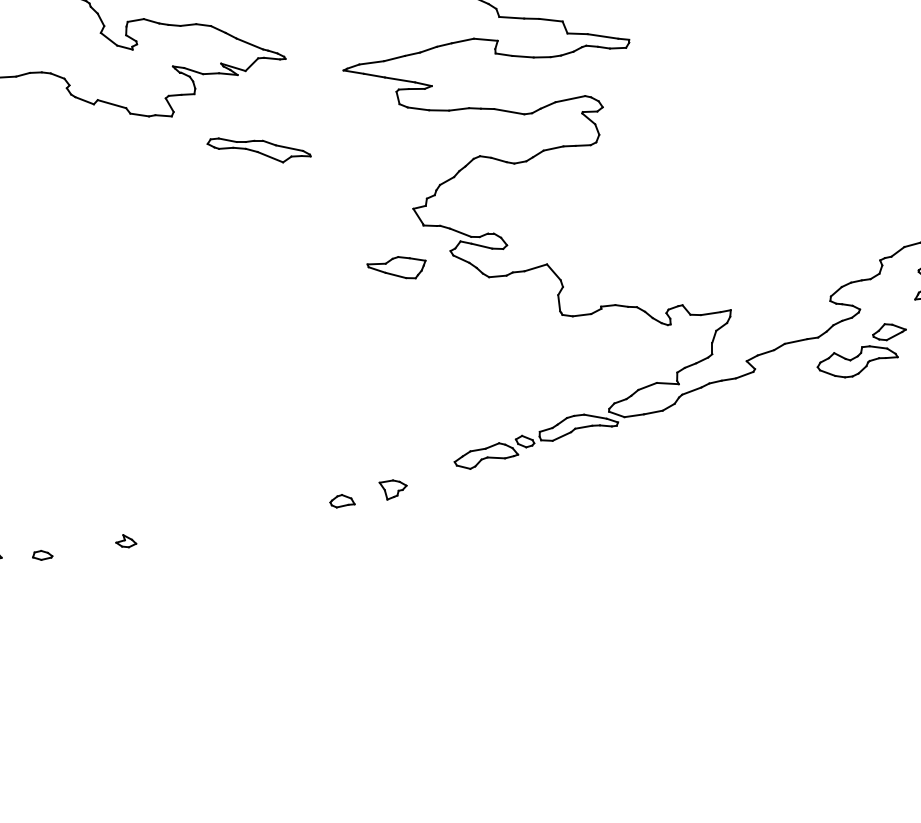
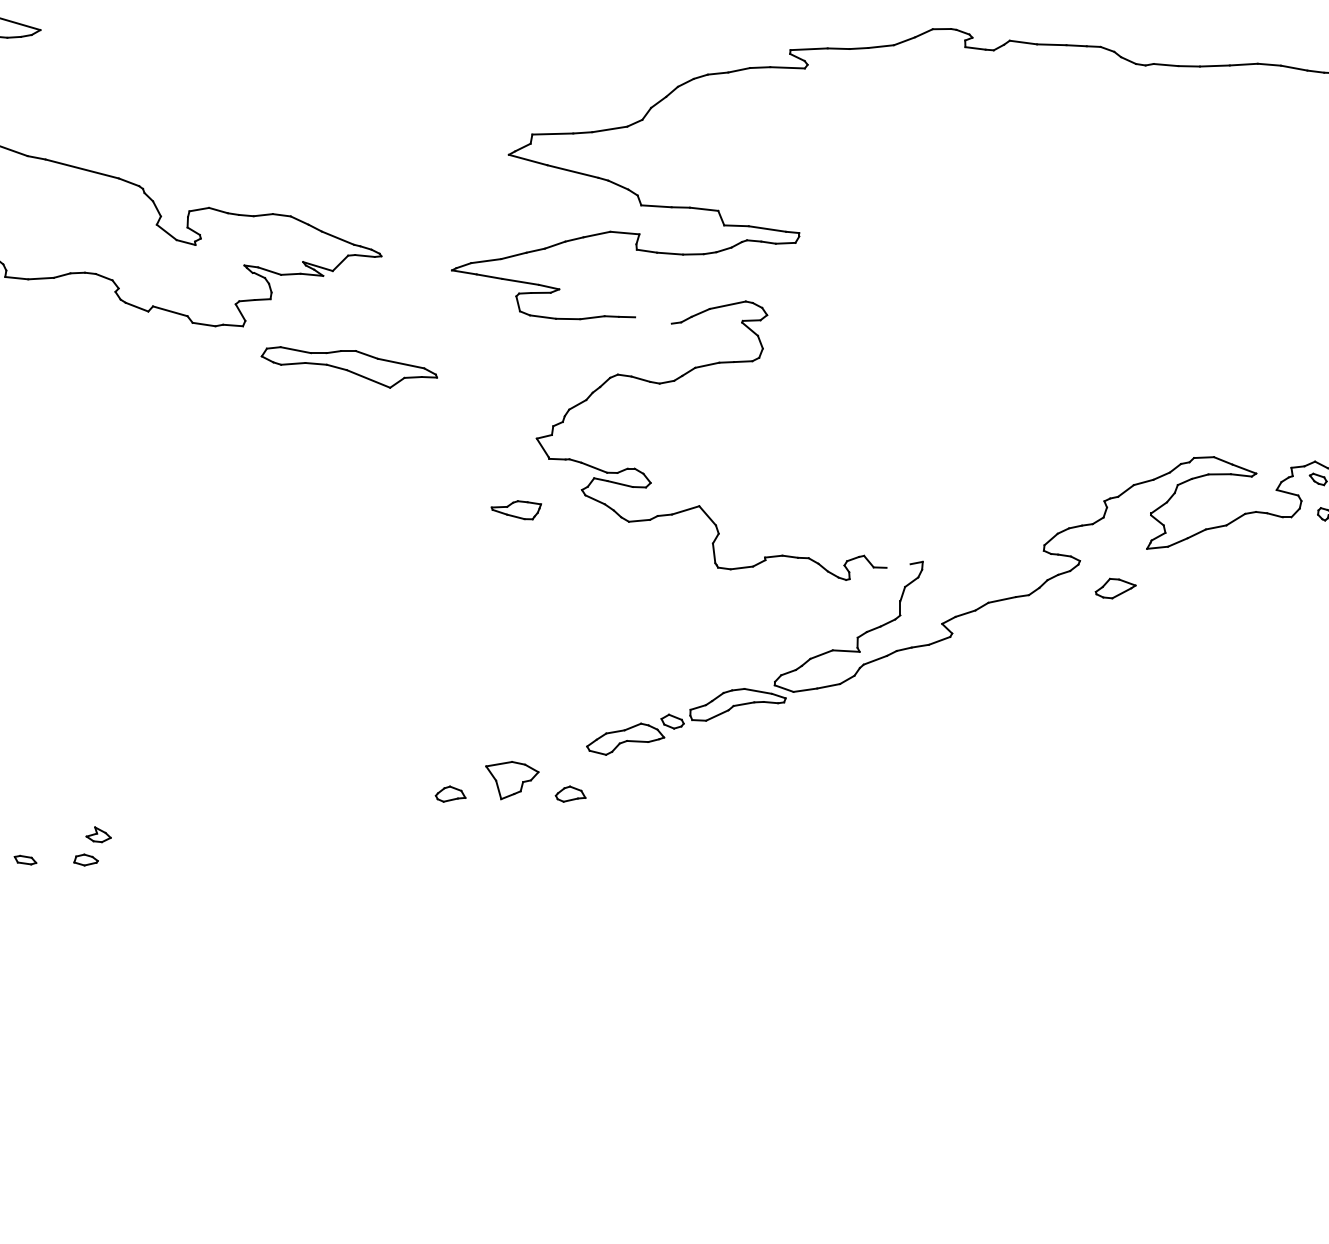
line: (509, 111) -> (653, 320), removed
part: (258, 150) -> (348, 367), size x1.4
part: (396, 267) -> (516, 510), size x0.7
line: (710, 313) -> (898, 565), removed
part: (857, 361) -> (1076, 624), removed
part: (392, 489) -> (511, 780), size x1.6
part: (441, 500) -> (570, 793), added
part: (126, 540) -> (98, 834), moved

